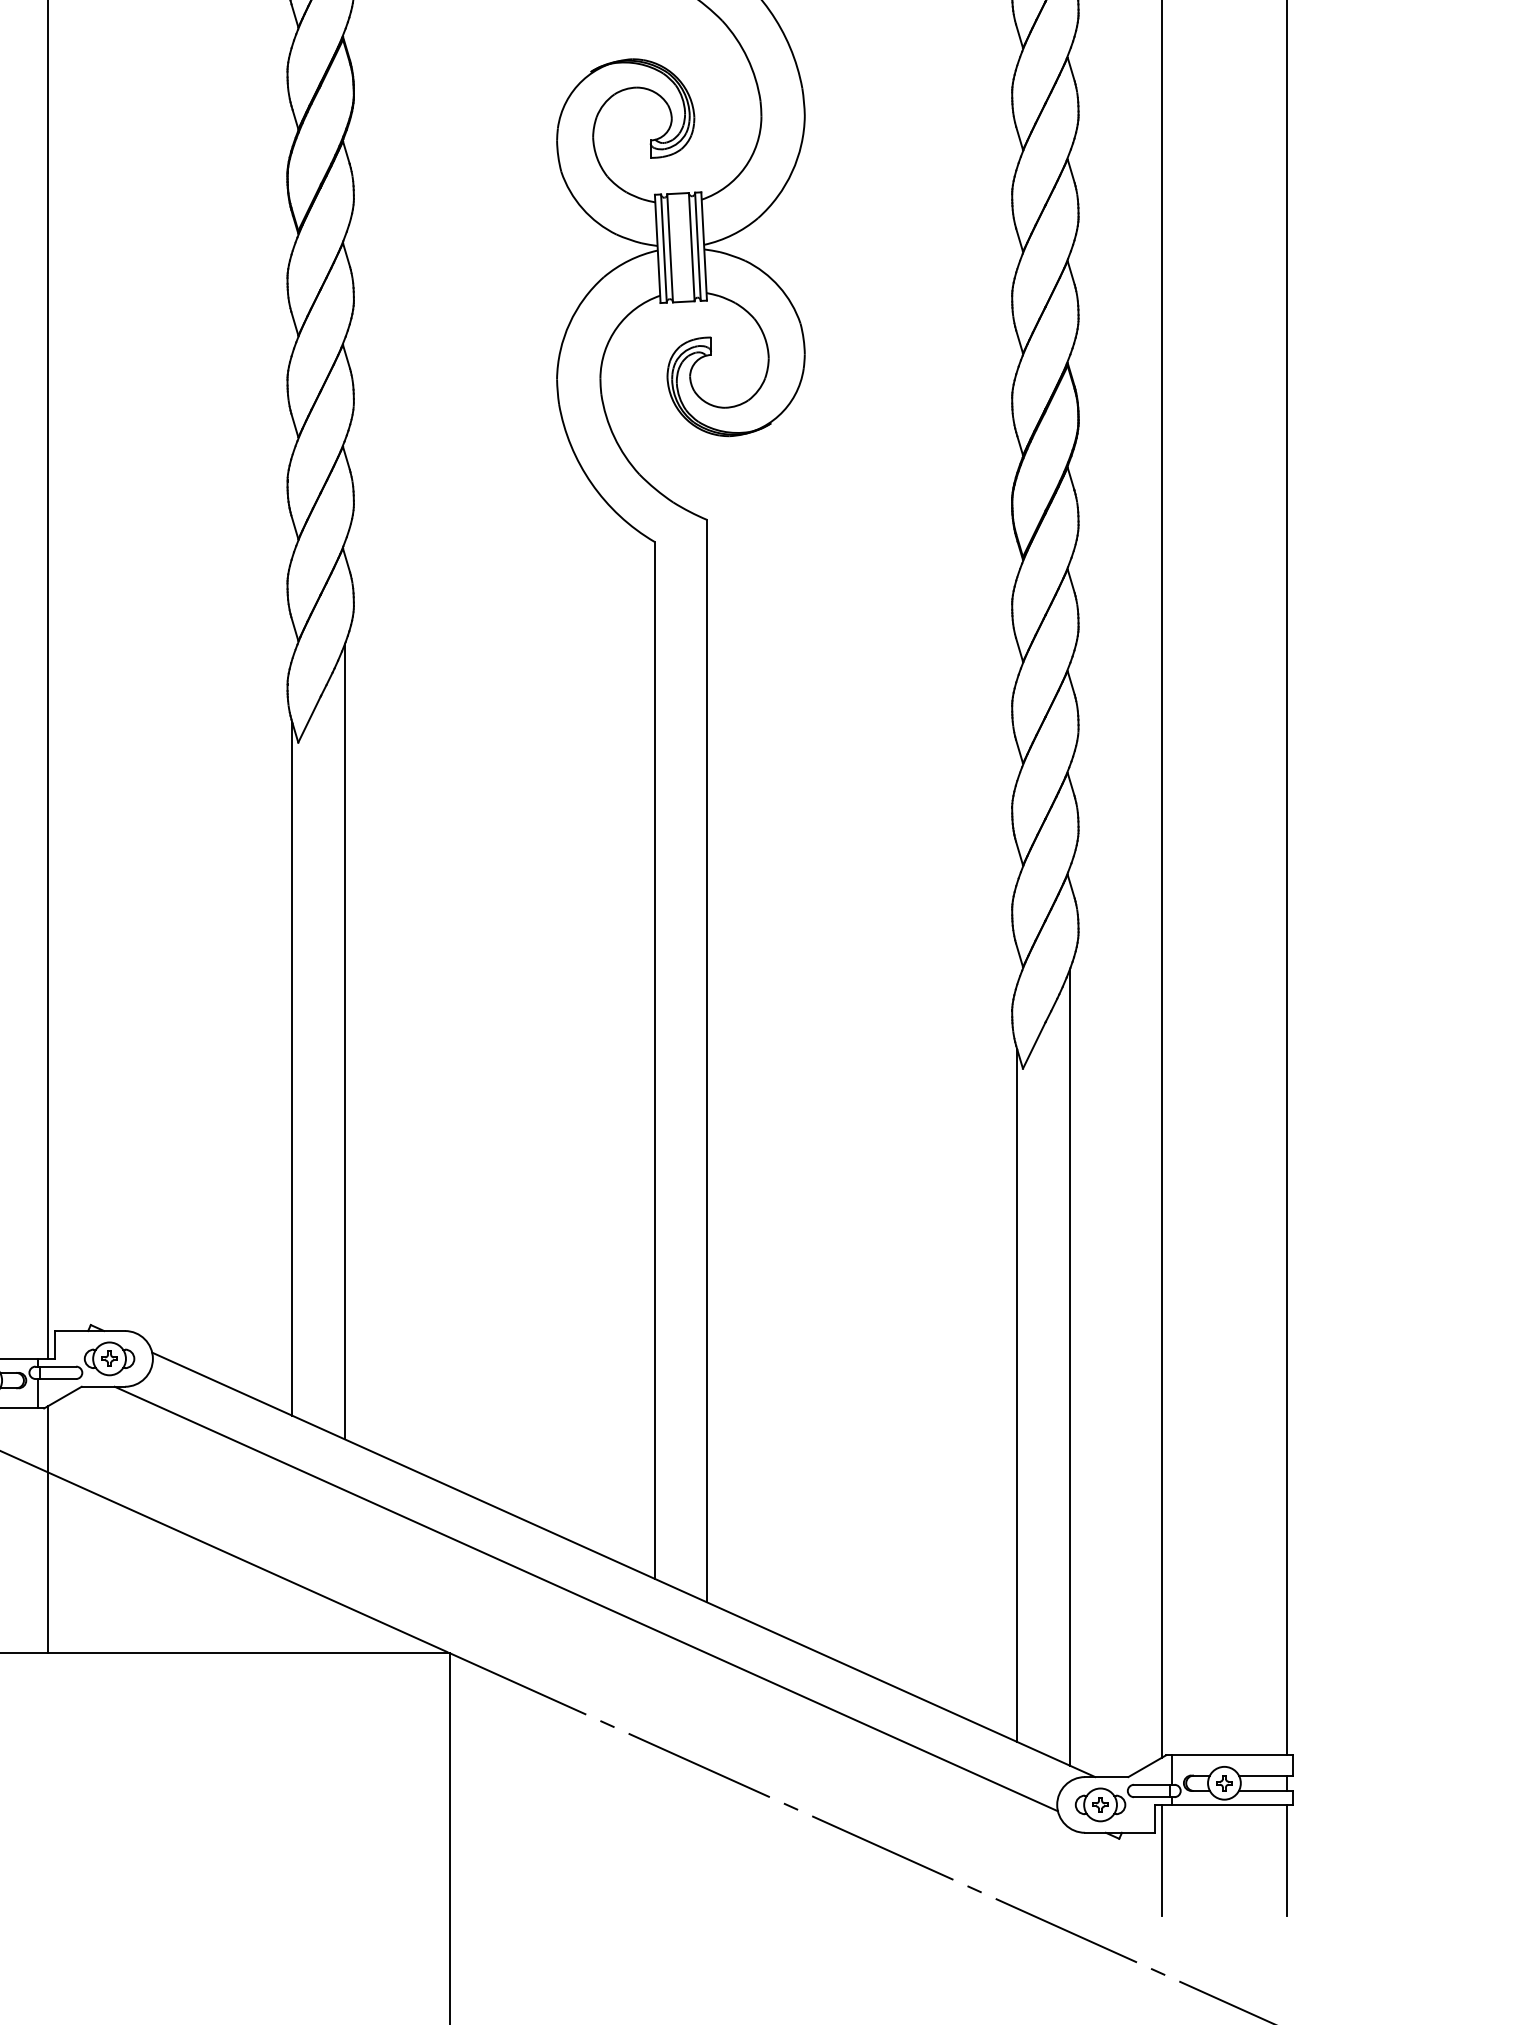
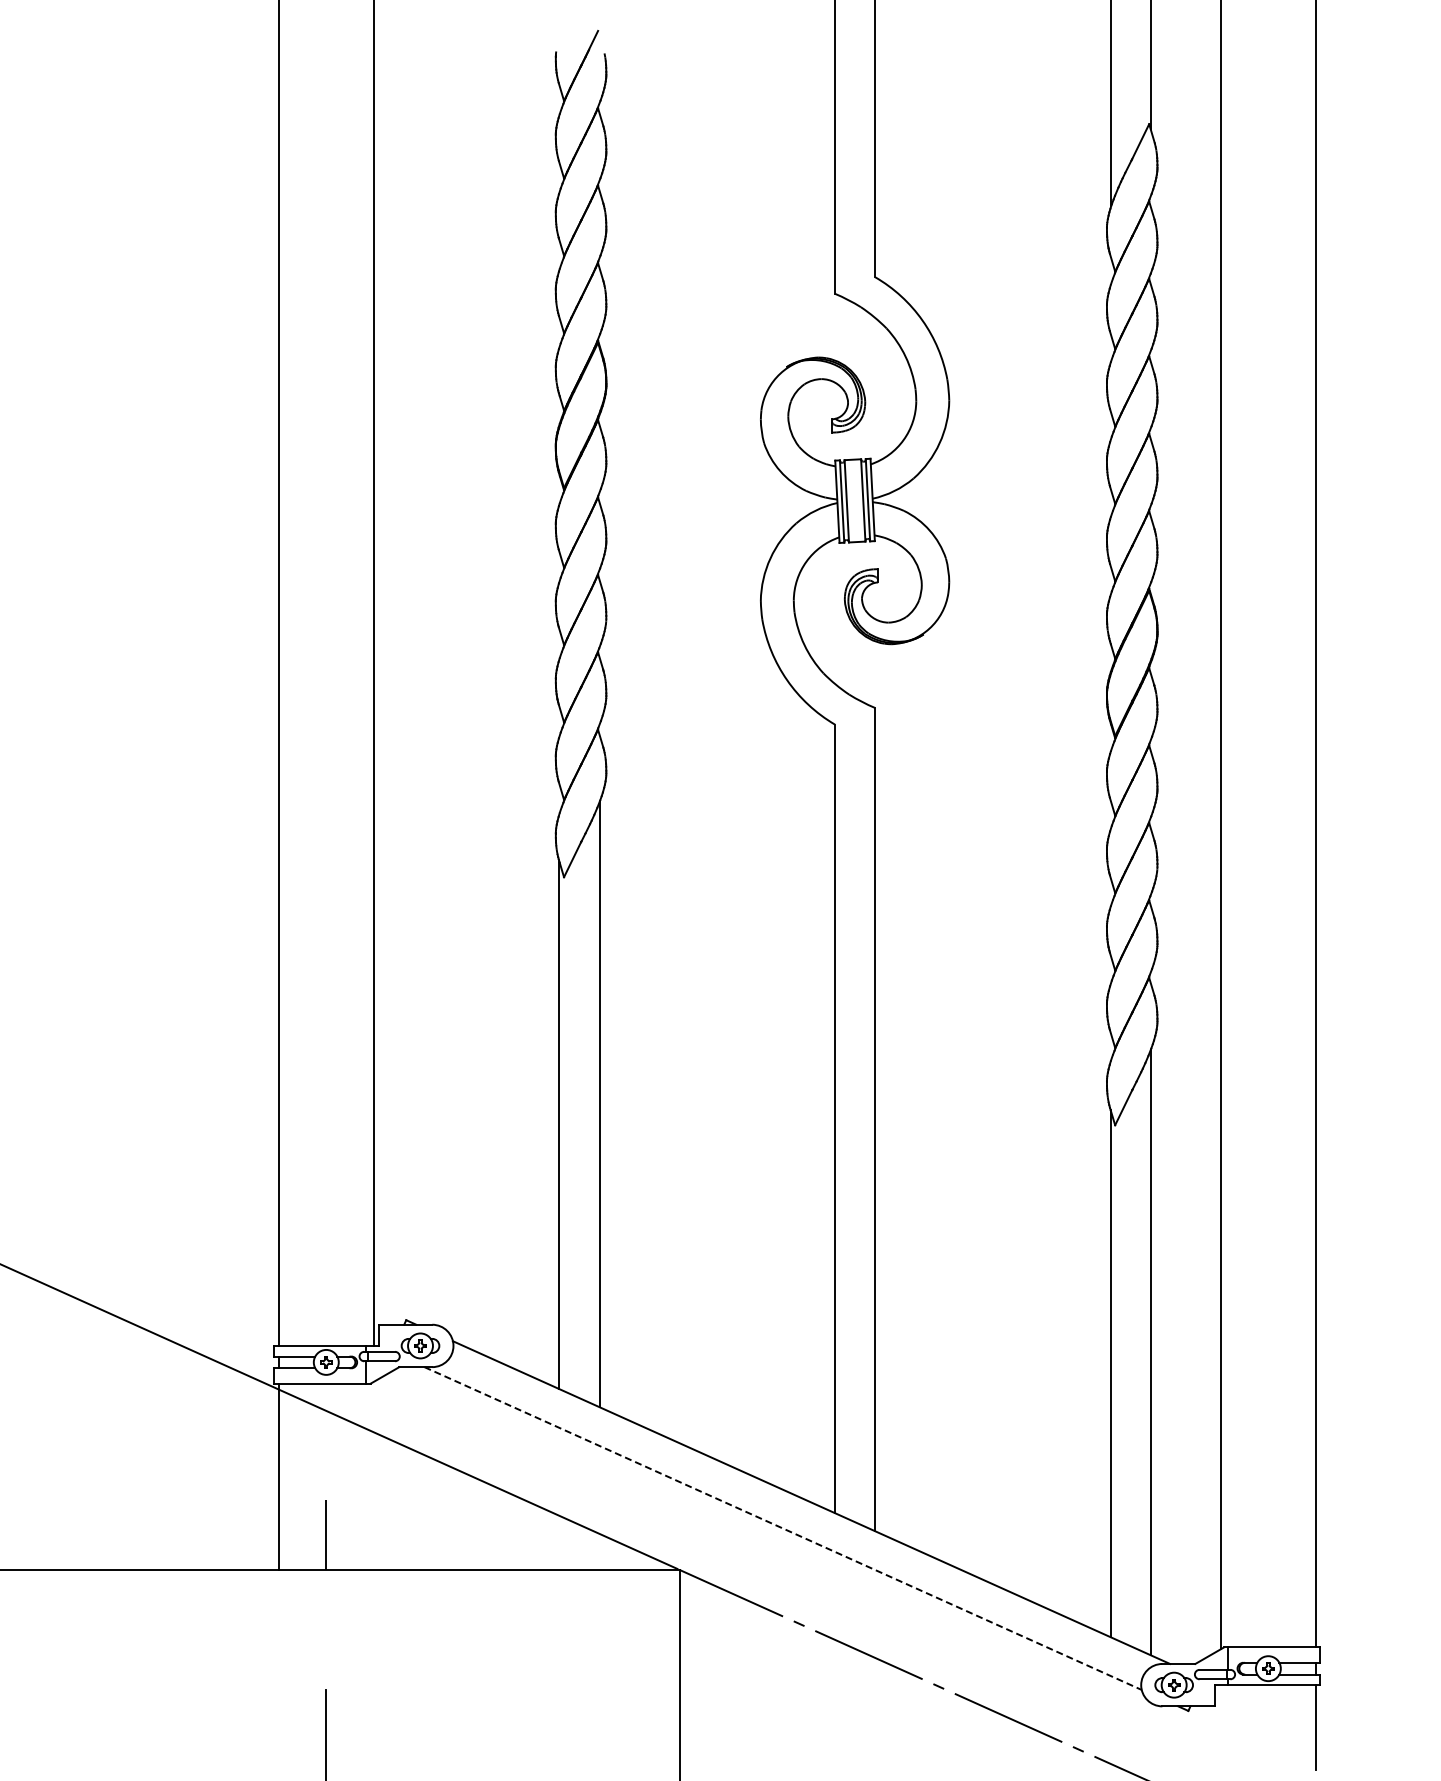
line: (47, 1529) -> (373, 1475), removed
line: (586, 1598) -> (783, 1528), solid -> dashed
line: (1161, 1860) -> (1220, 1727), removed

